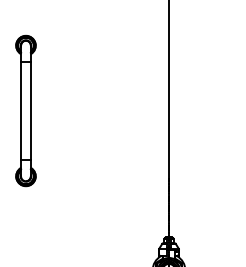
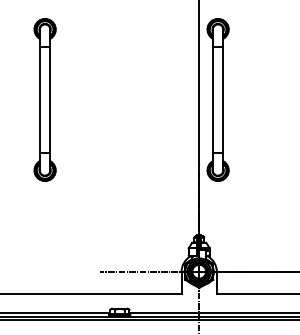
part: (185, 110) -> (217, 99), added

